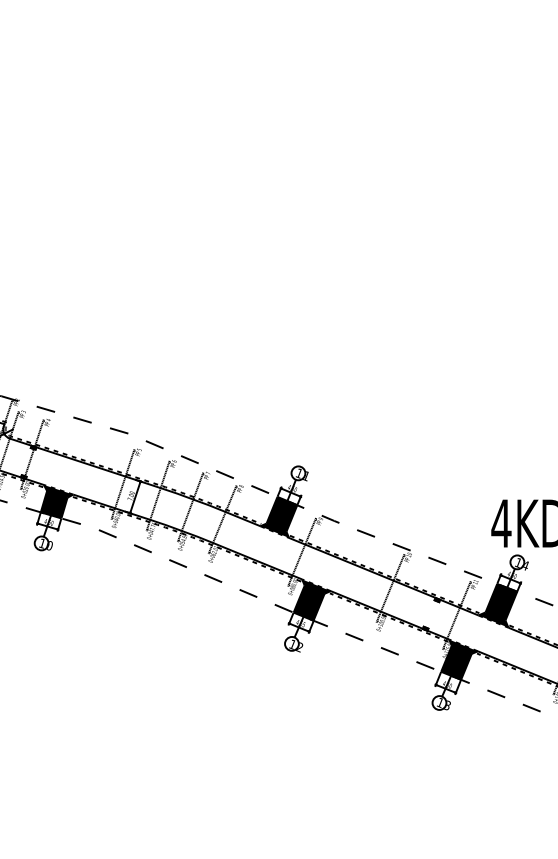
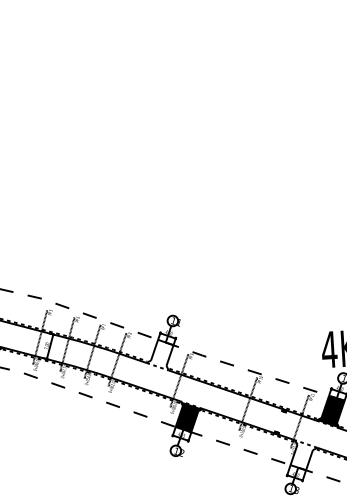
fill: (278, 516) -> (159, 354), removed
fill: (459, 659) -> (303, 454), removed

